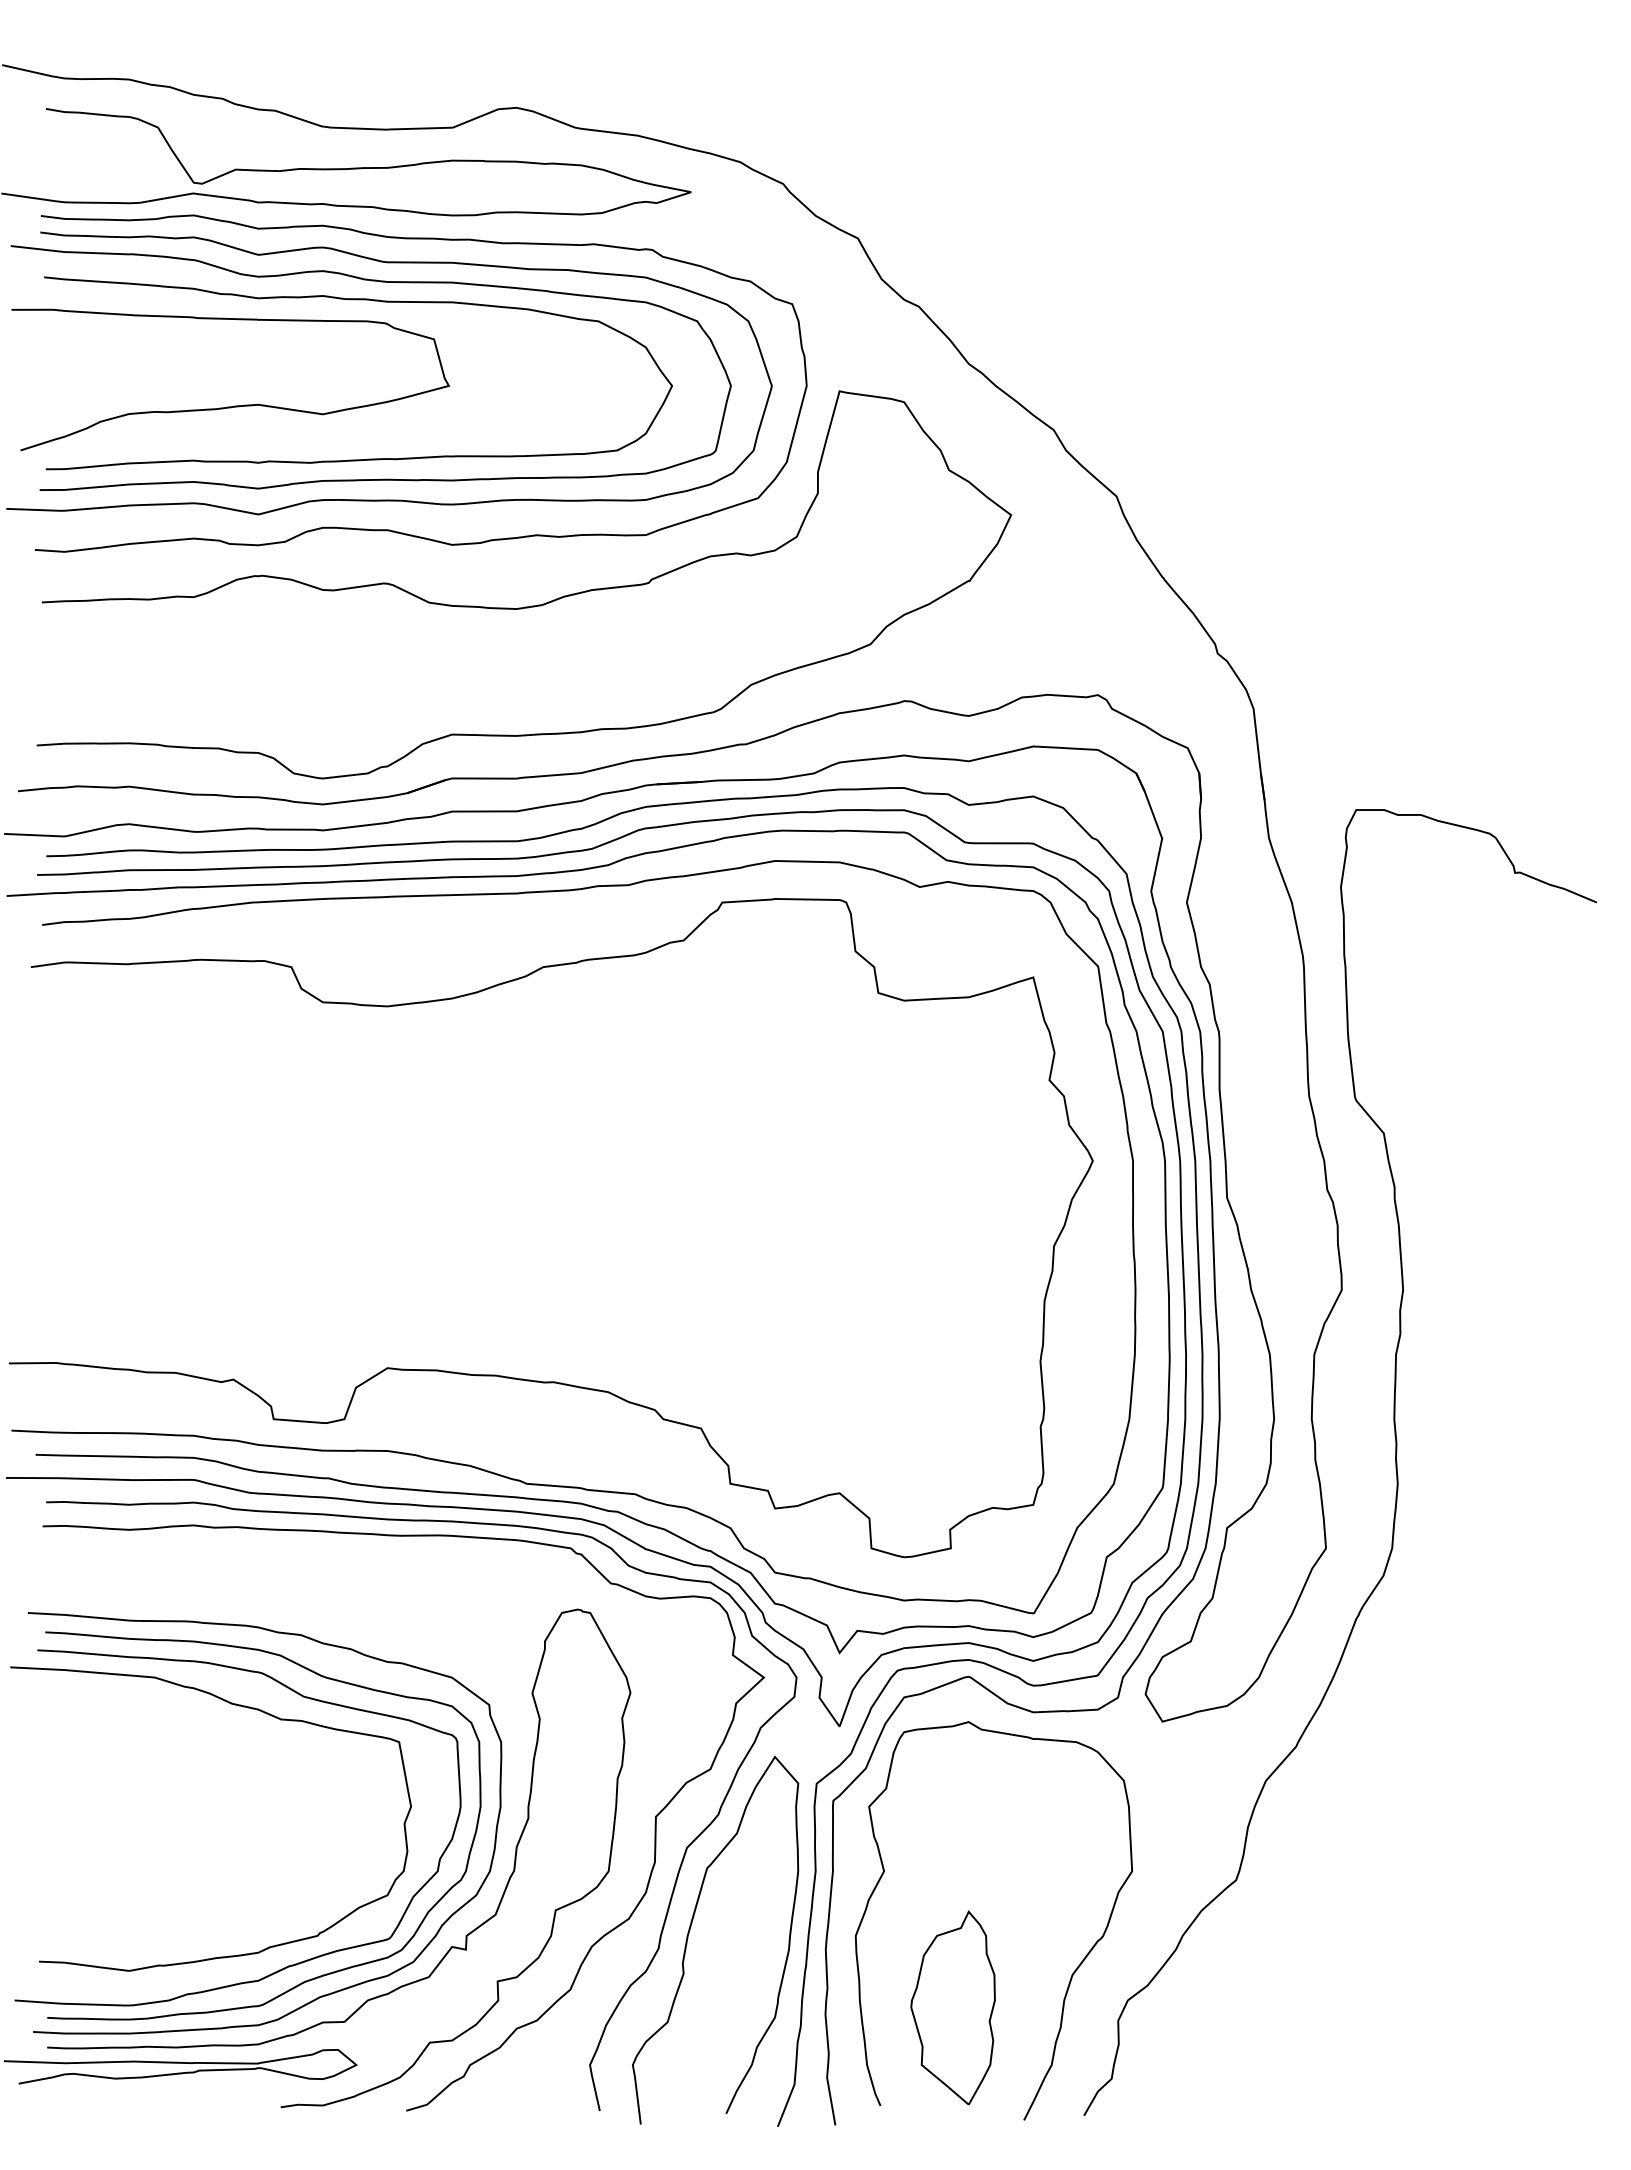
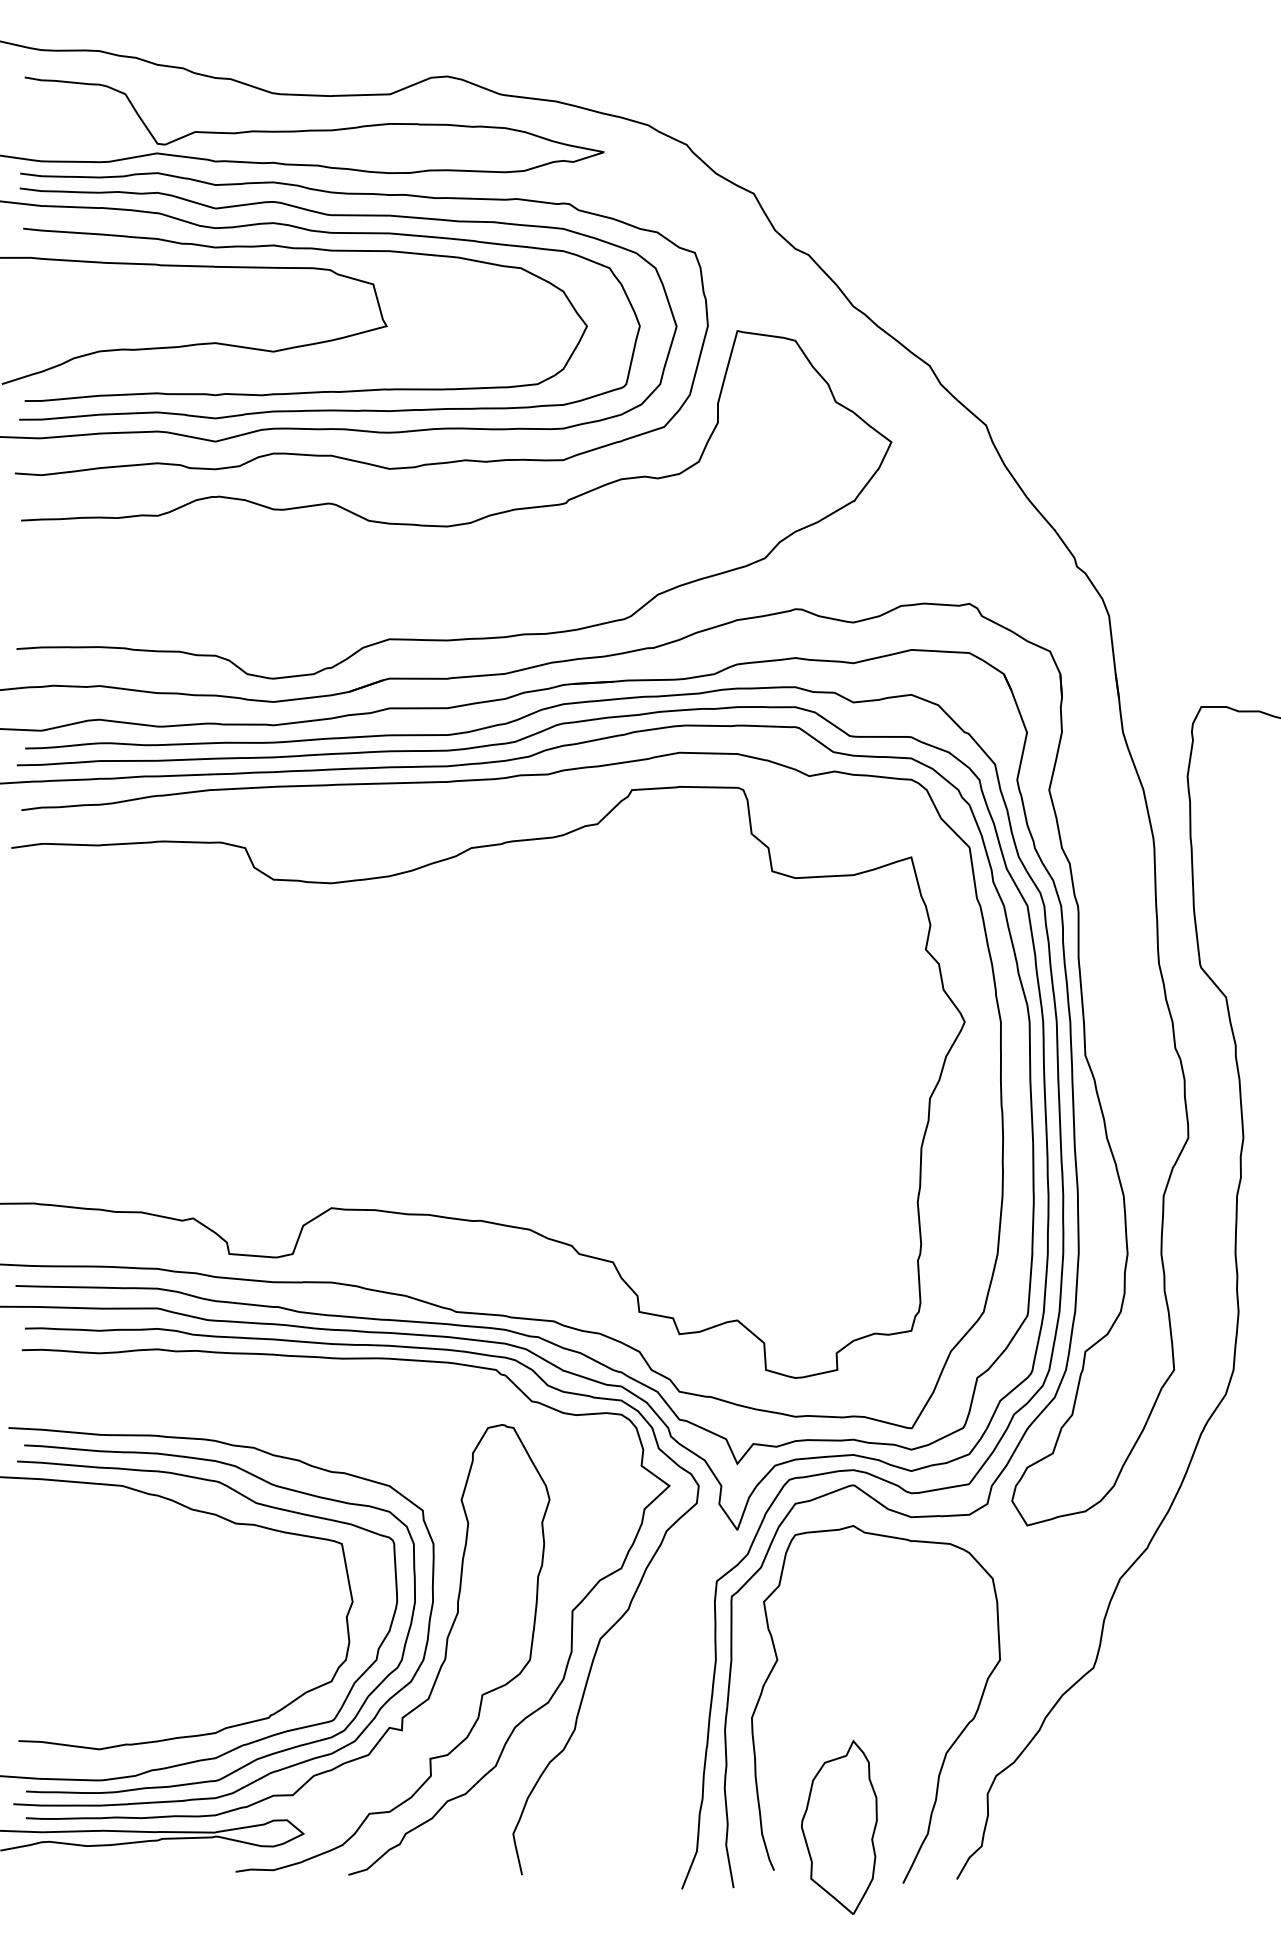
curve: (689, 1934) -> (602, 1716), removed
part: (952, 2007) -> (838, 1827), moved

